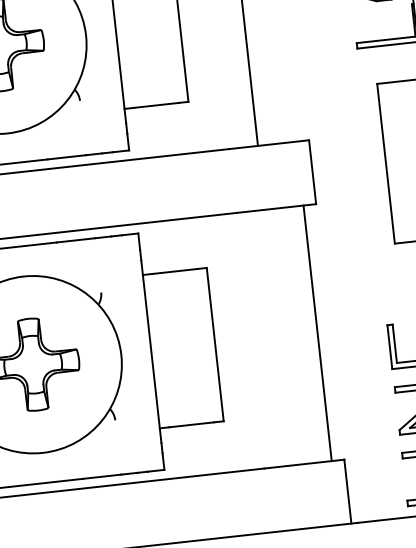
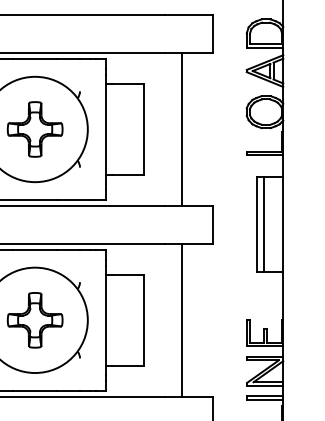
line: (399, 161) -> (264, 224), added
line: (318, 333) -> (182, 320), moved

